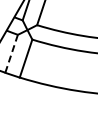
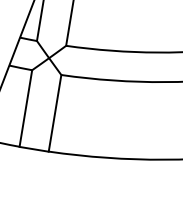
line: (11, 53) -> (25, 107), dashed -> solid

